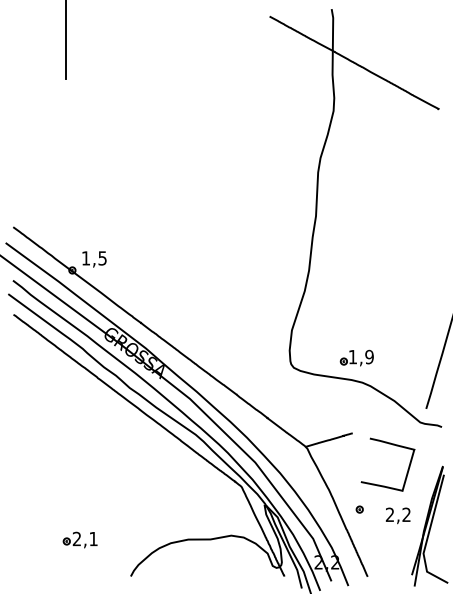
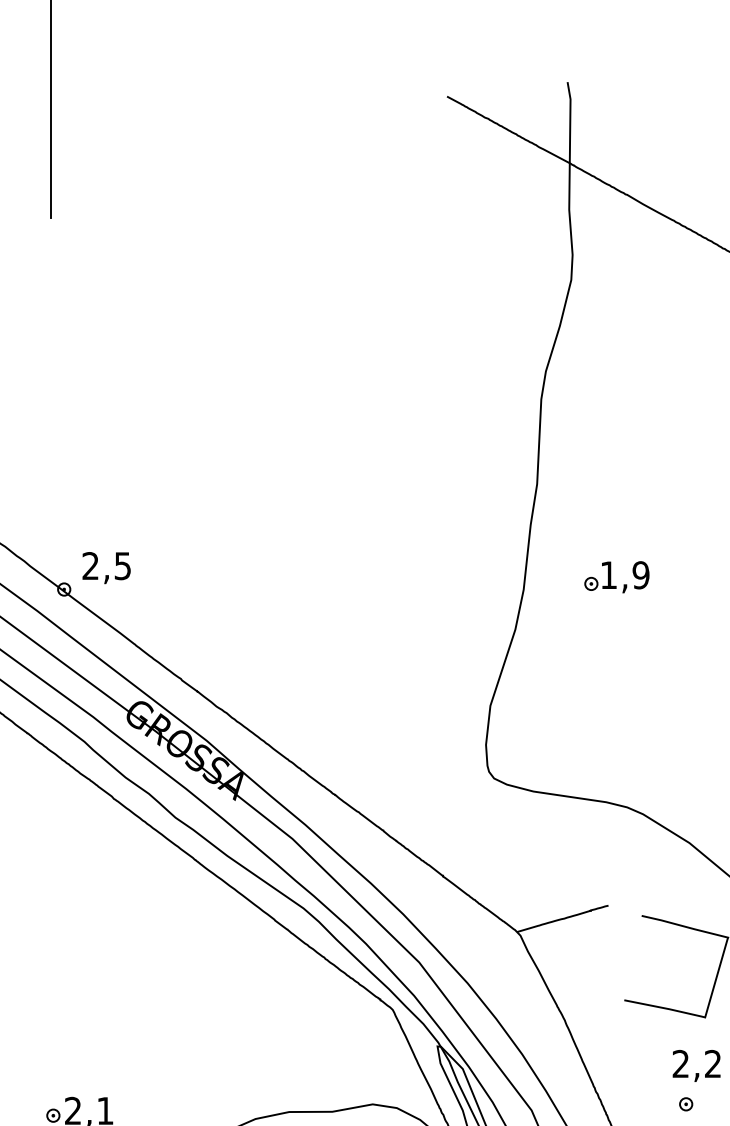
text: (85, 258) -> (89, 566), 1,5 -> 2,5
part: (356, 357) -> (615, 576), moved
part: (359, 509) -> (685, 1104), moved

